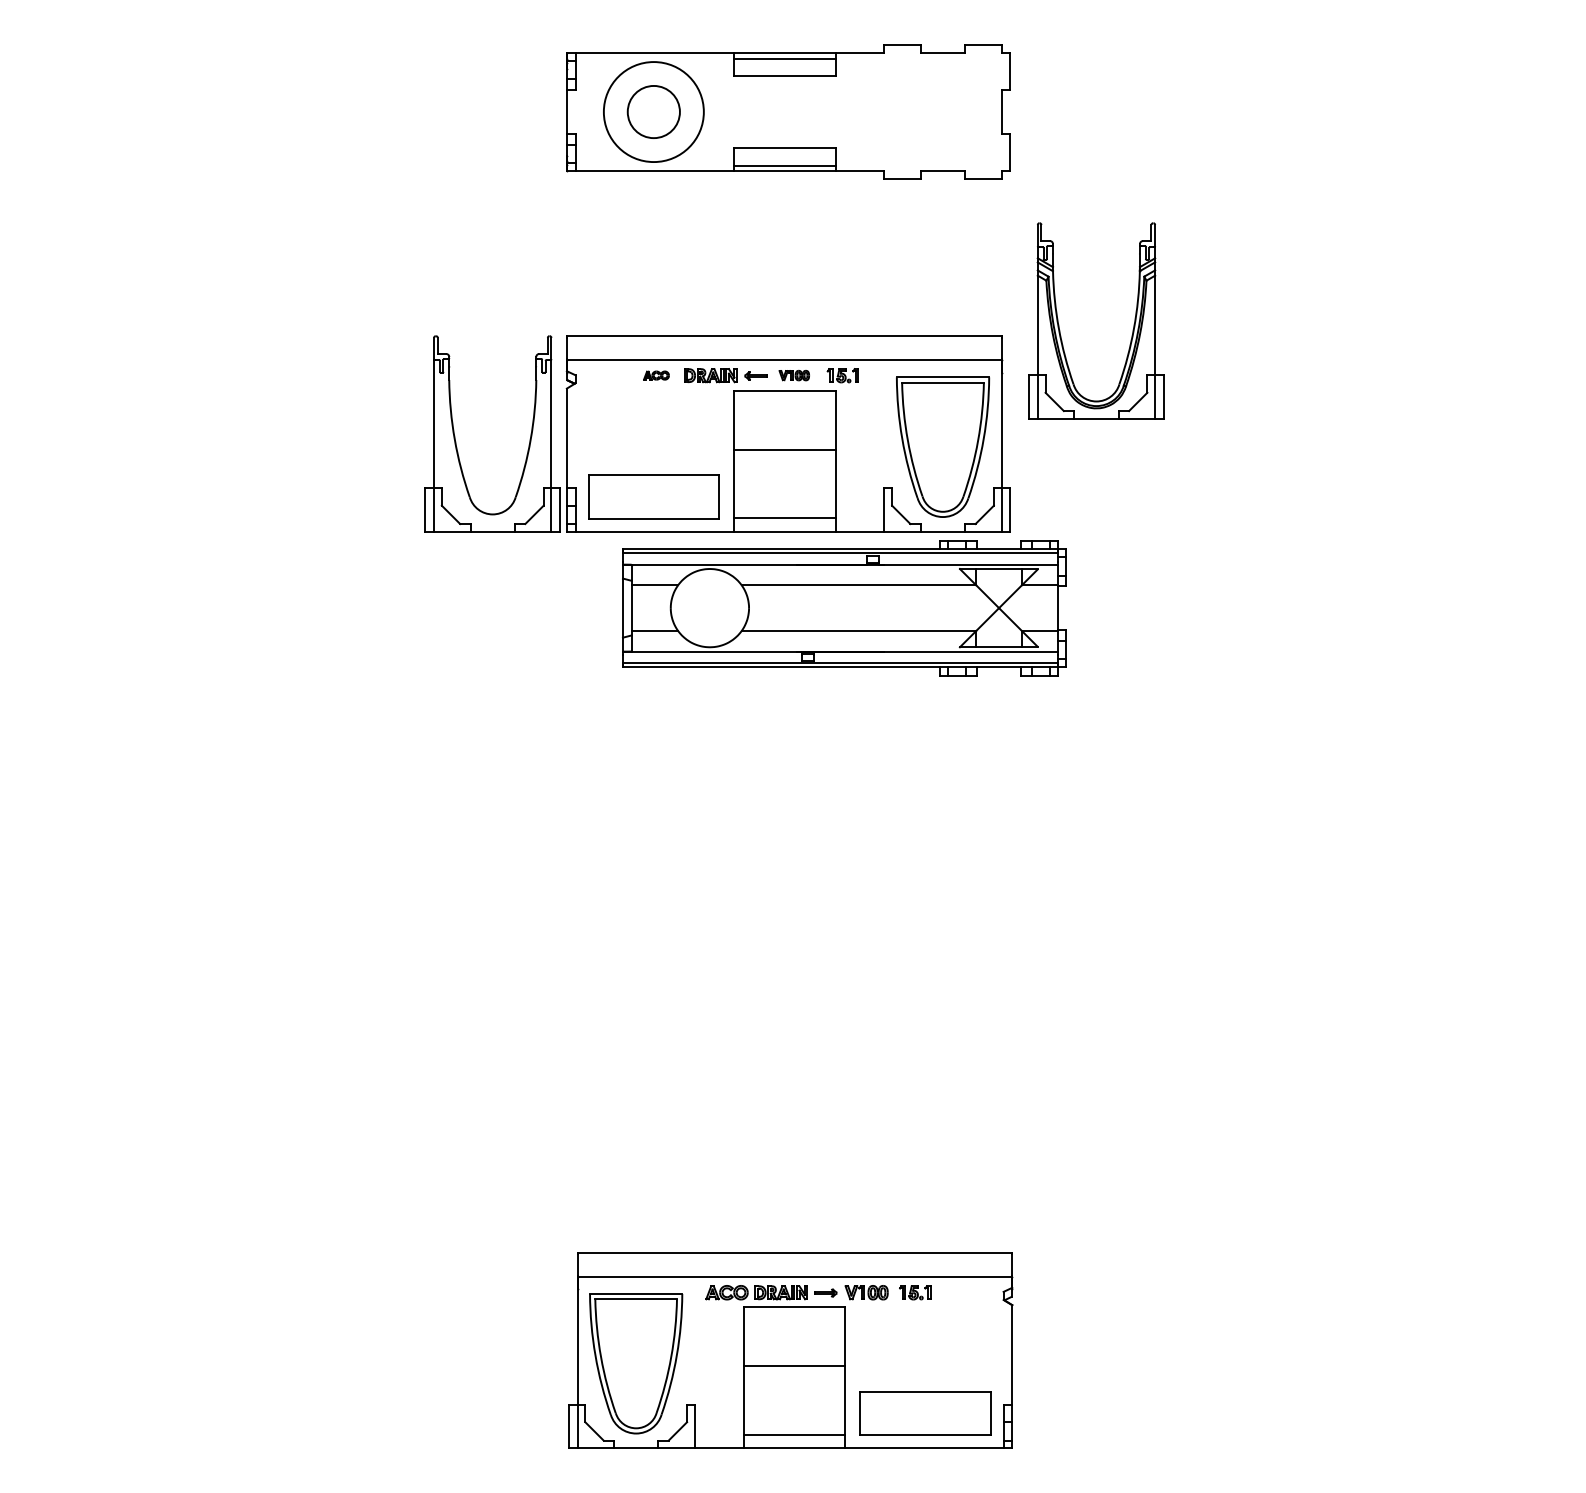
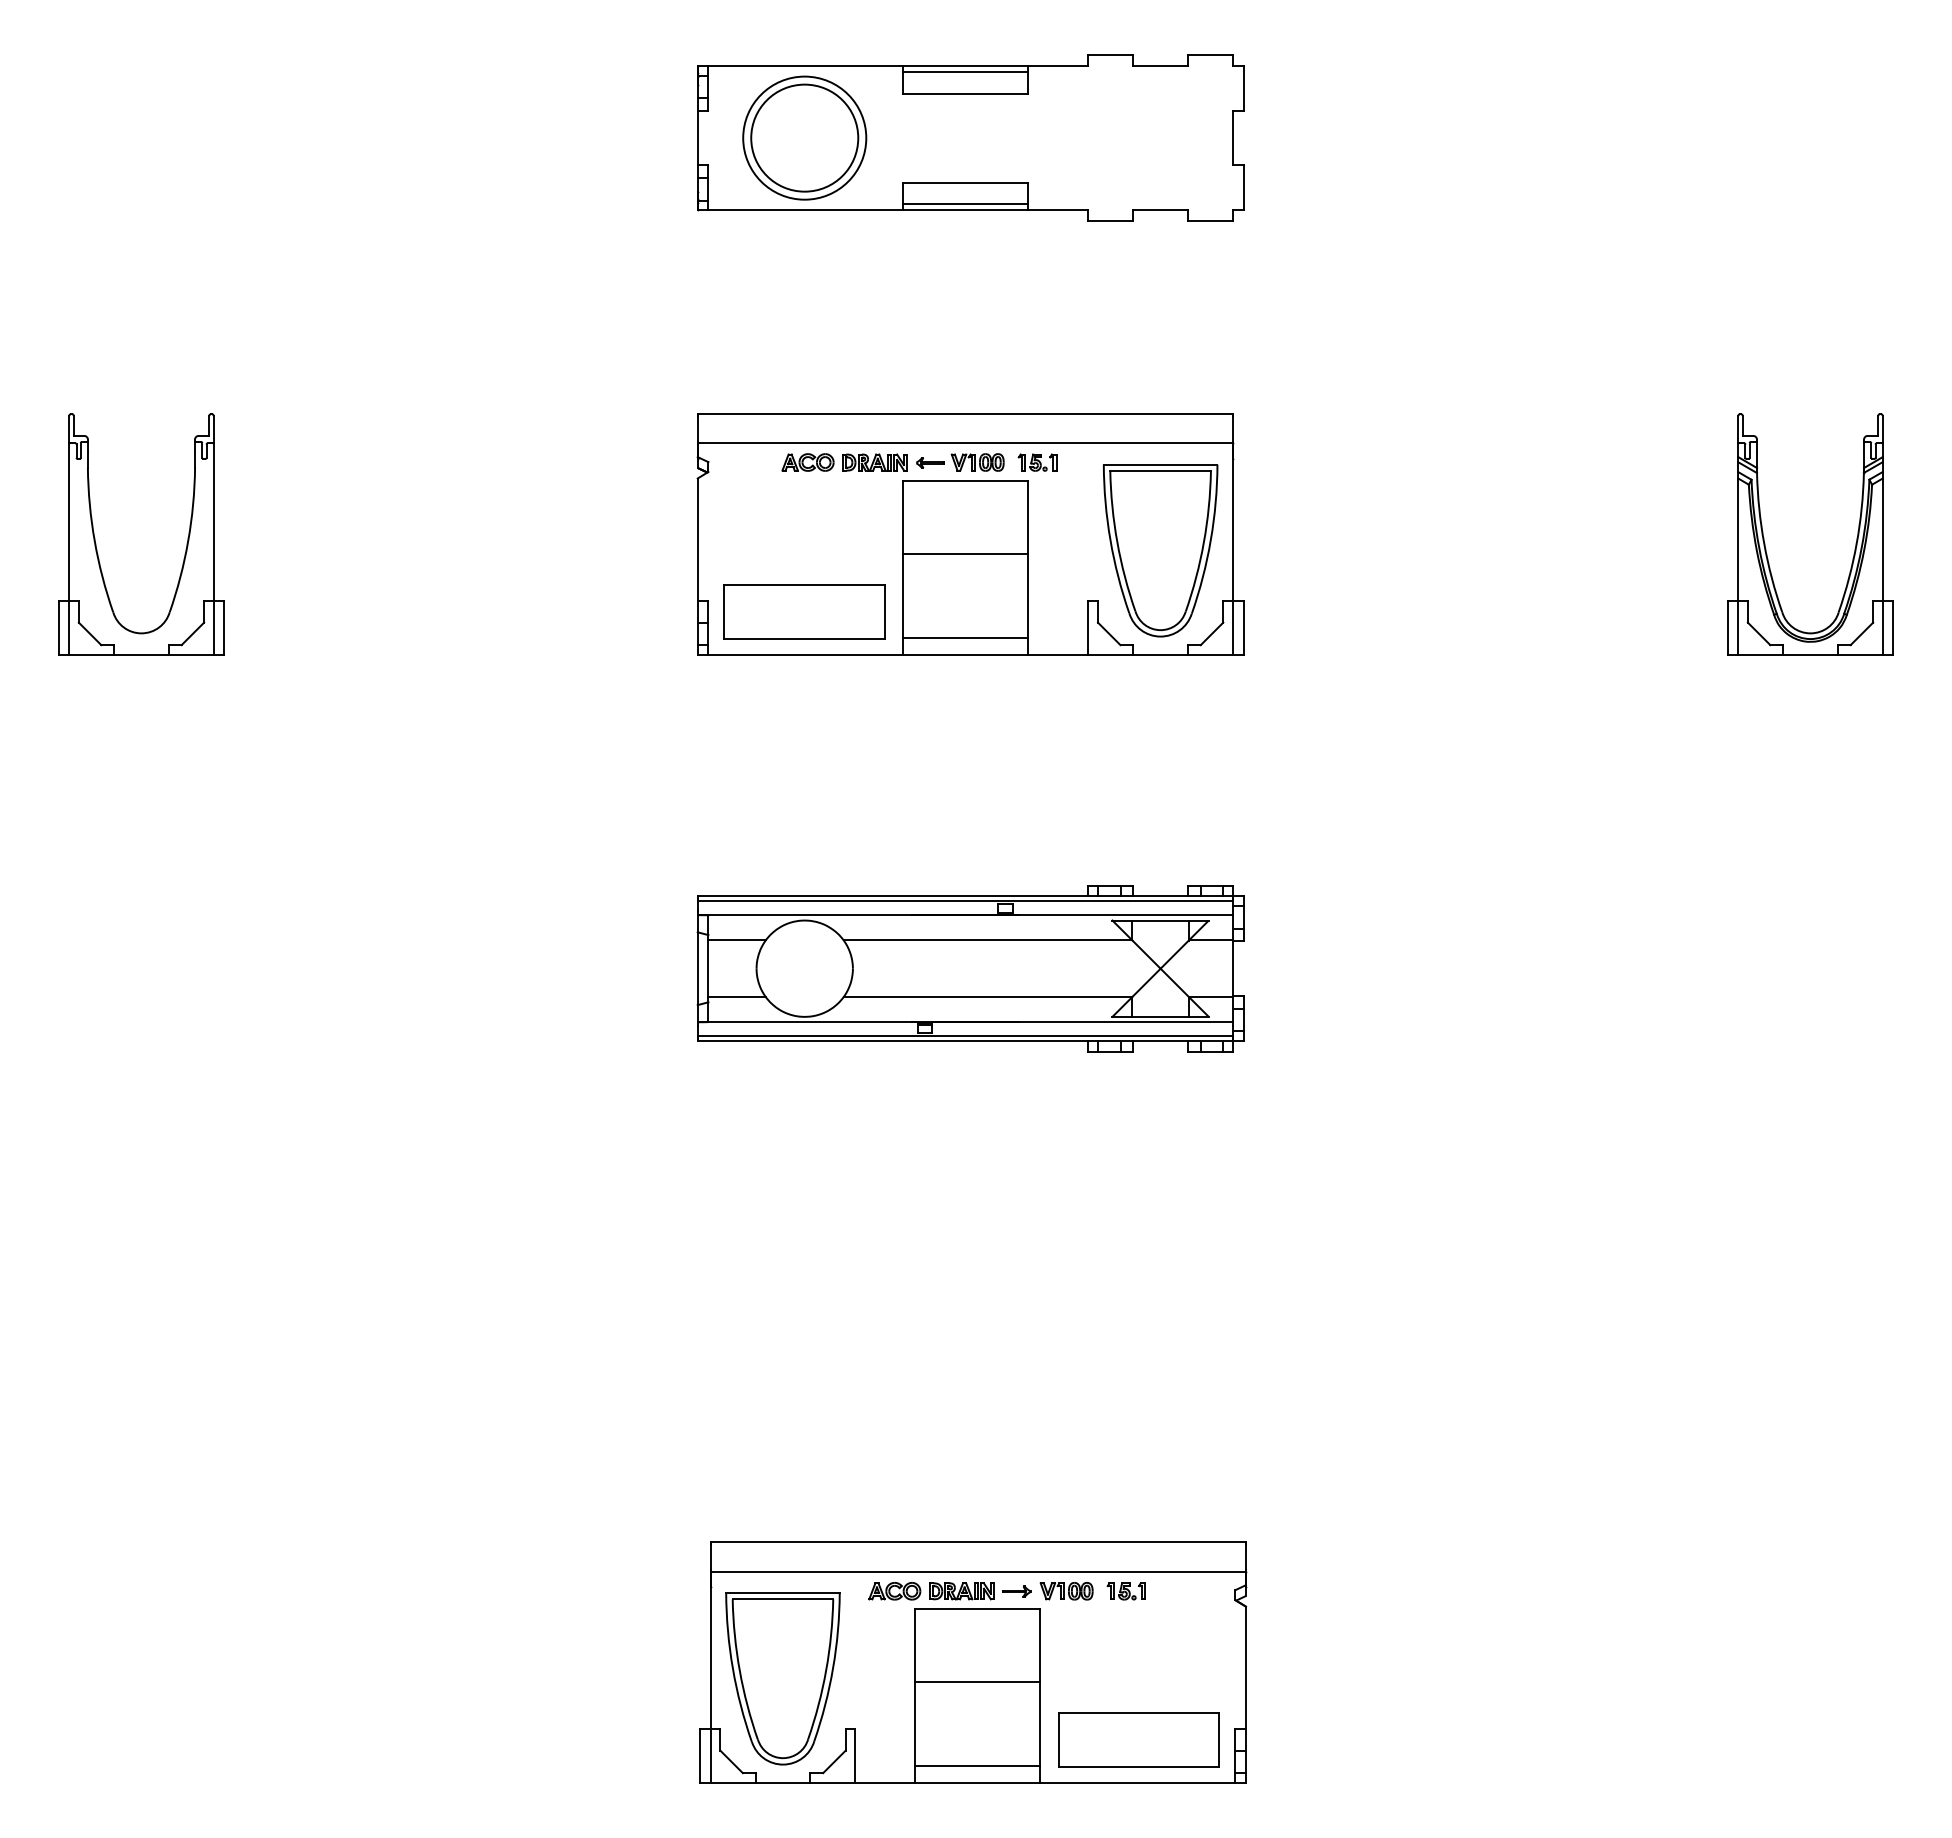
circle: (653, 111) -> (804, 137), size x1.67
part: (1059, 328) -> (1765, 543), moved
part: (656, 375) -> (807, 462), size x1.67
part: (794, 375) -> (977, 462), size x1.43
part: (456, 441) -> (96, 543), moved
part: (844, 607) -> (970, 968), moved

